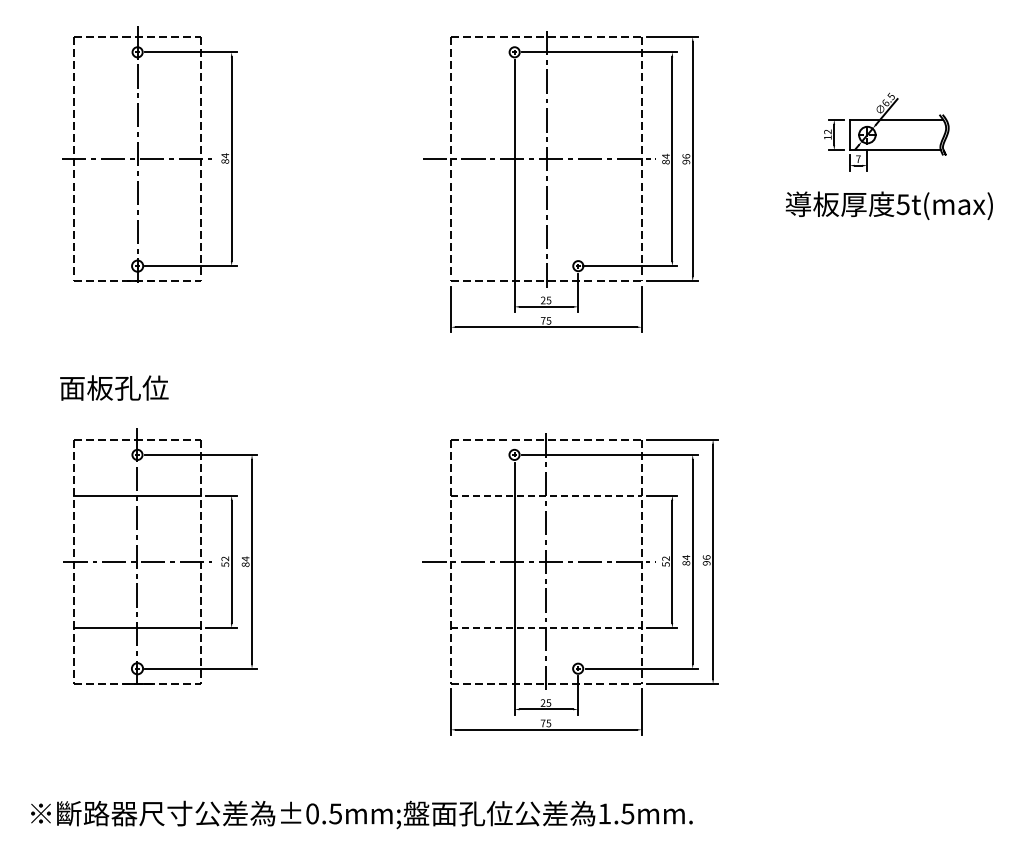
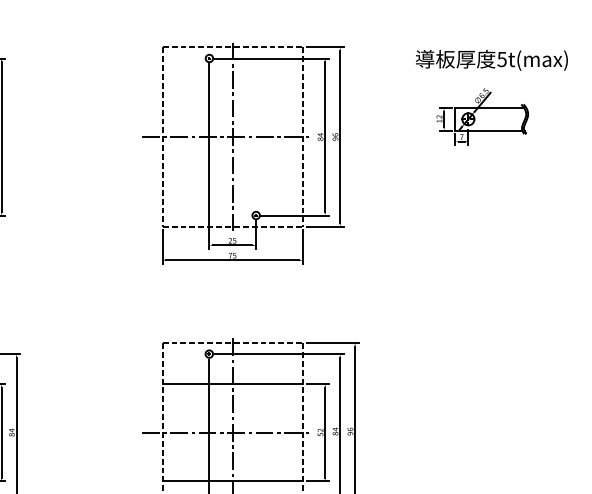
text: (888, 205) -> (491, 60), moved
line: (546, 495) -> (232, 383), dashed -> solid
line: (546, 628) -> (232, 481), dashed -> solid

